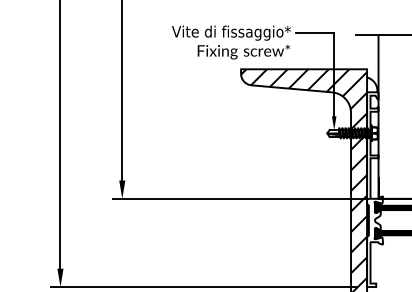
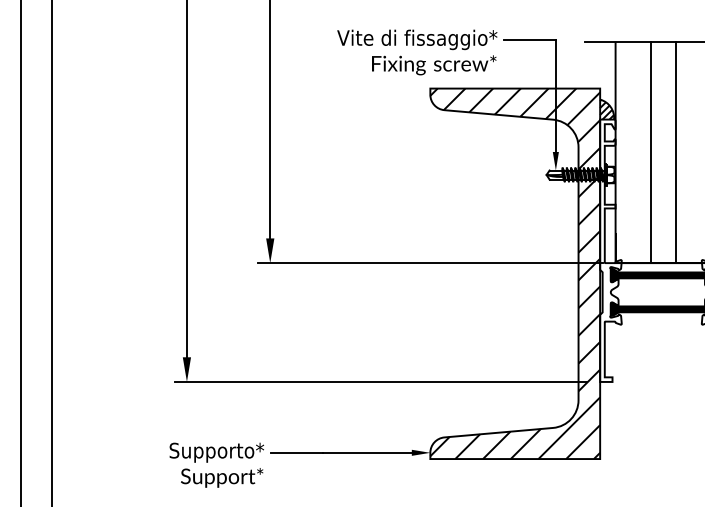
hatch: (371, 84) -> (606, 109), added
line: (405, 116) -> (651, 152), added

